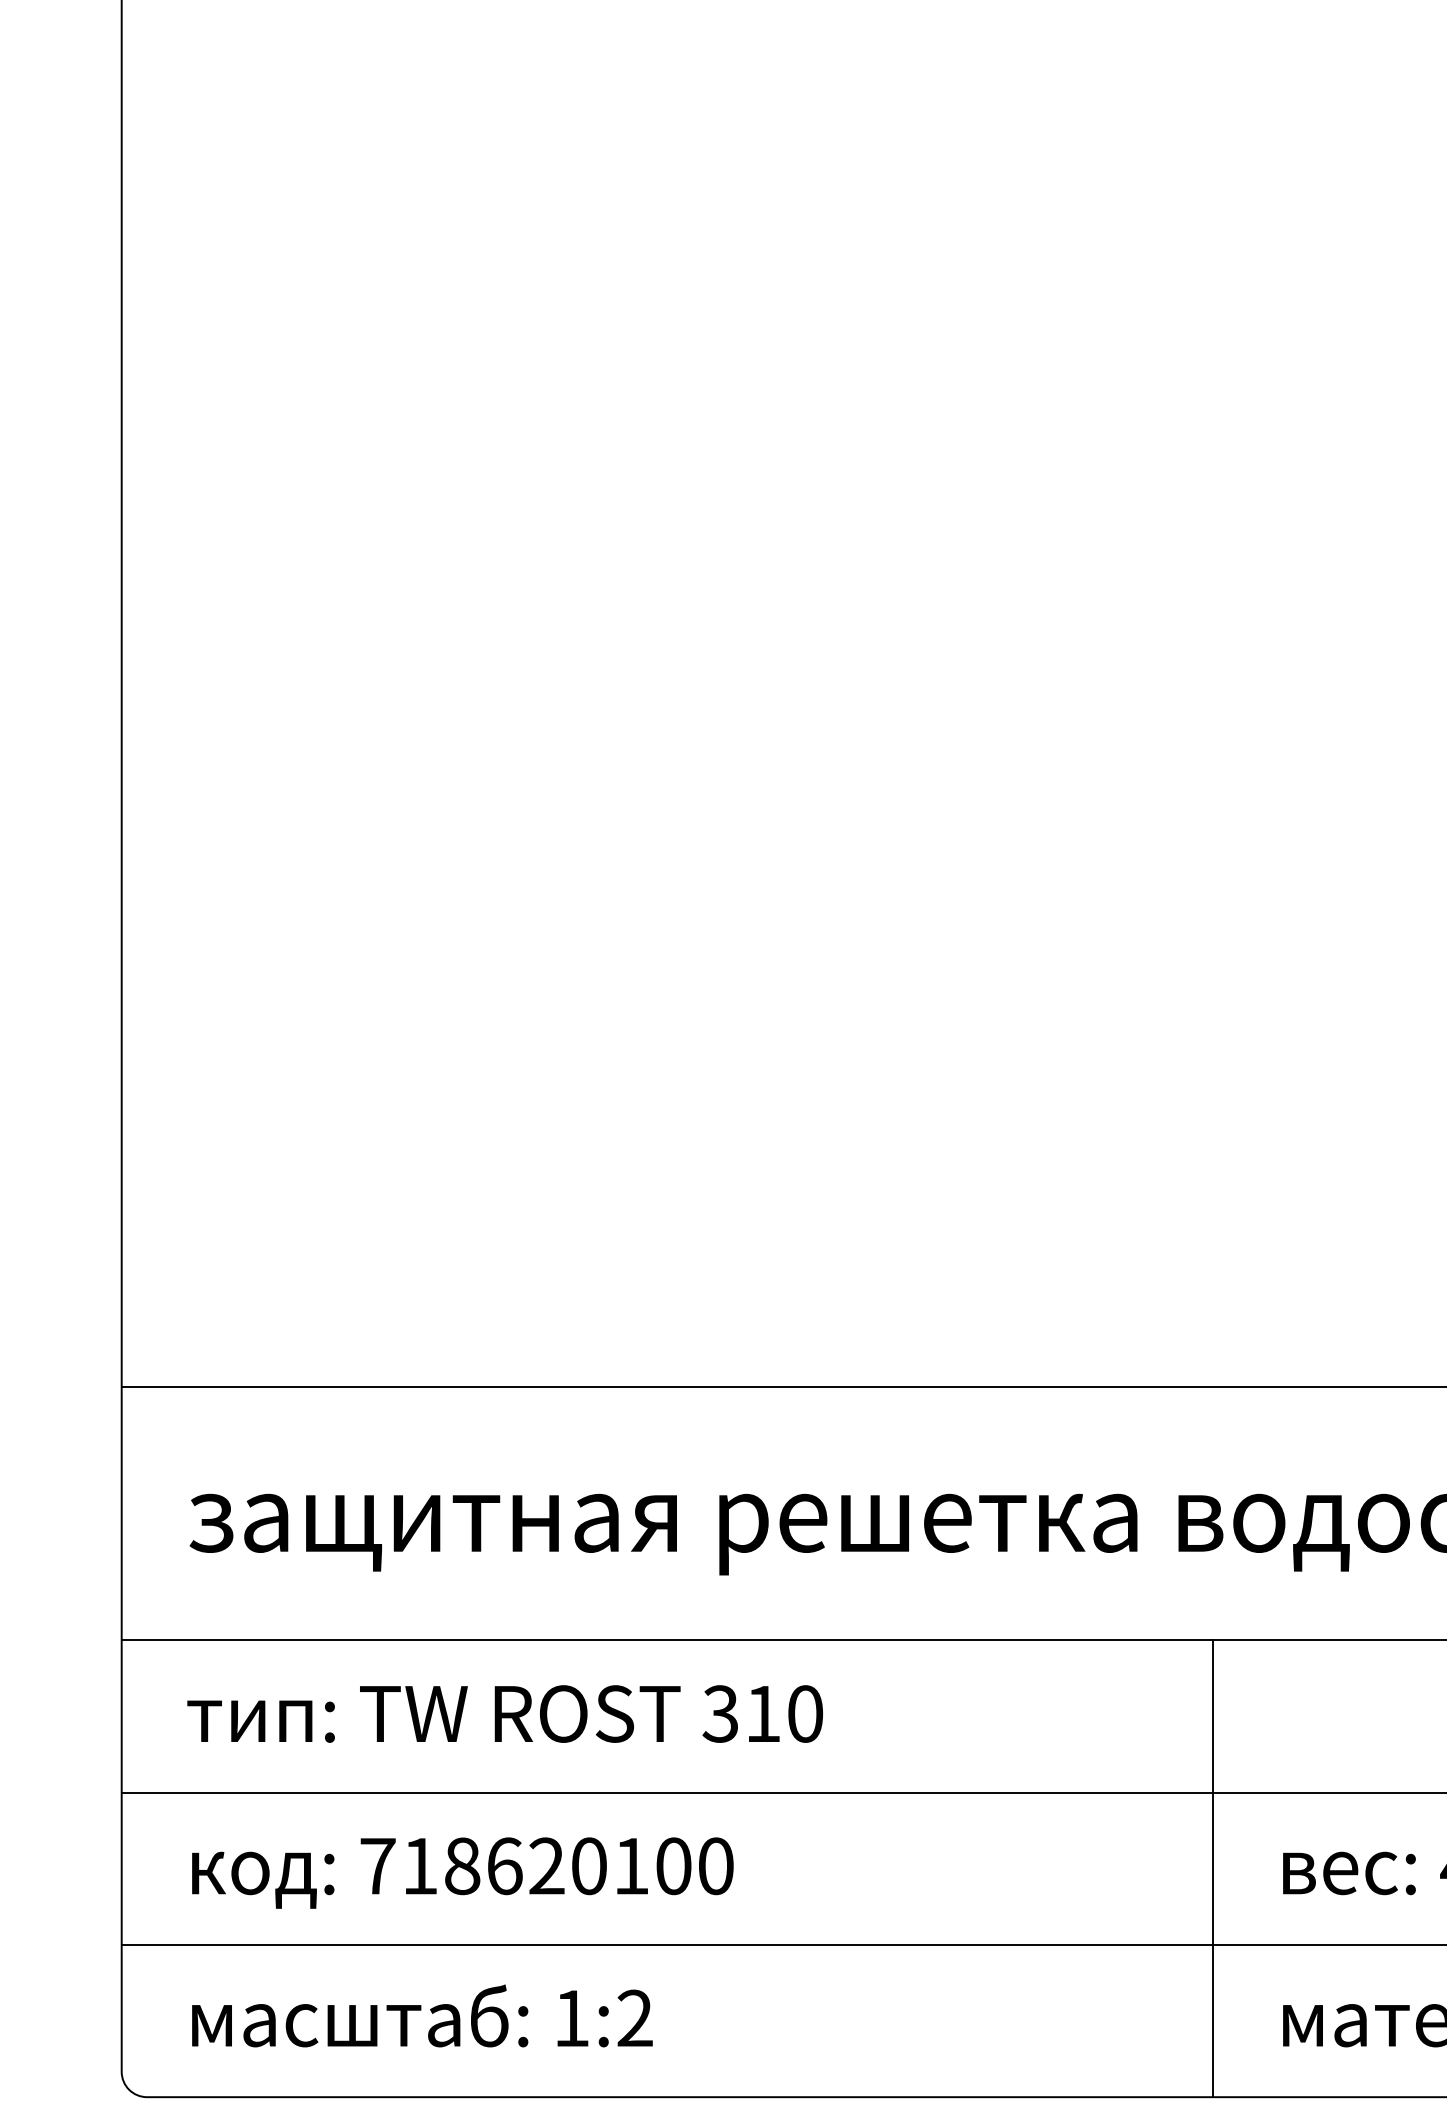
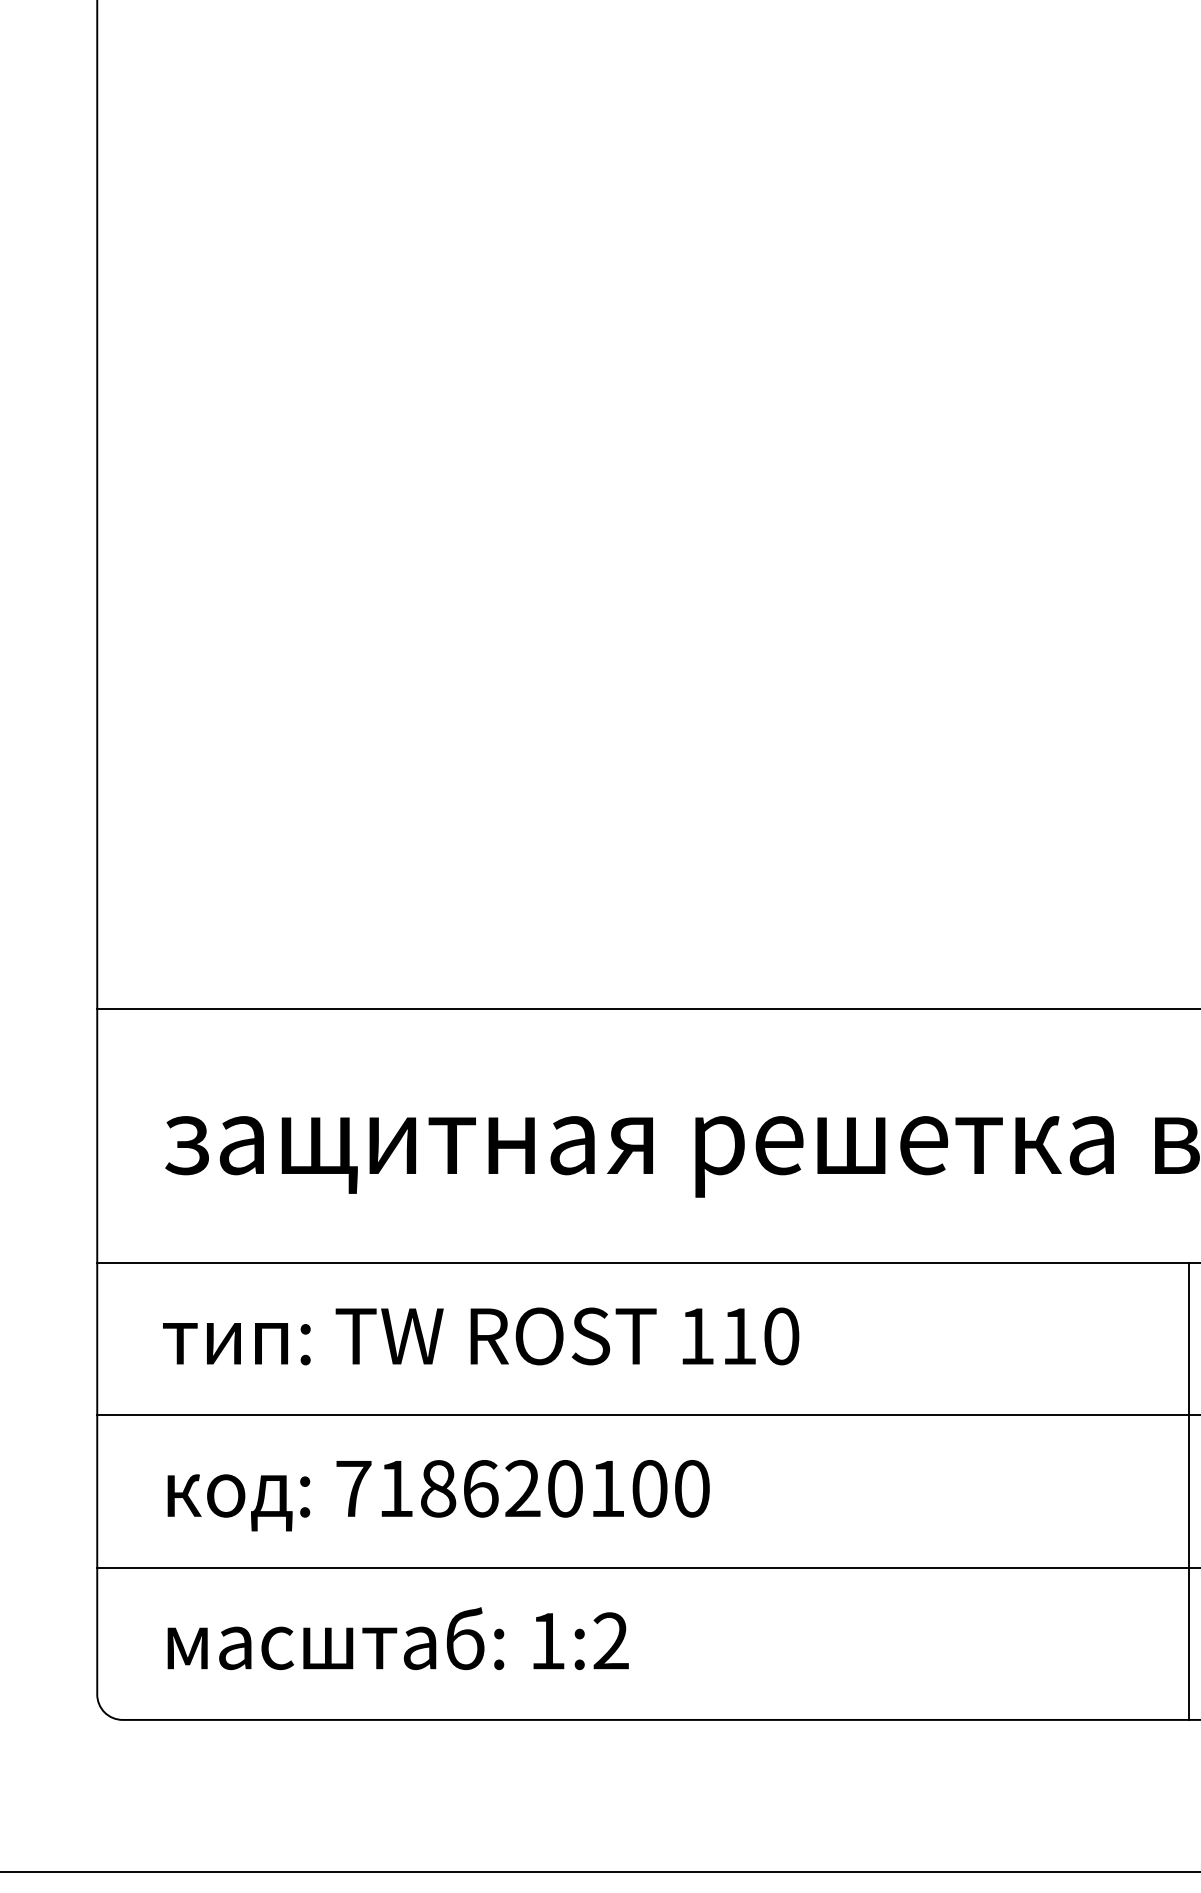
text: (719, 1713) -> (695, 1335), 310 -> 110

